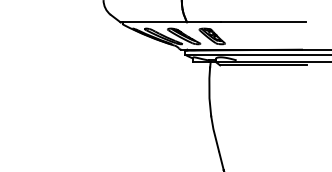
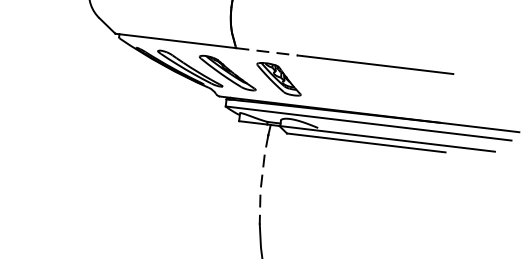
line: (204, 22) -> (267, 52), solid -> dashed
line: (209, 91) -> (262, 178), solid -> dashed

